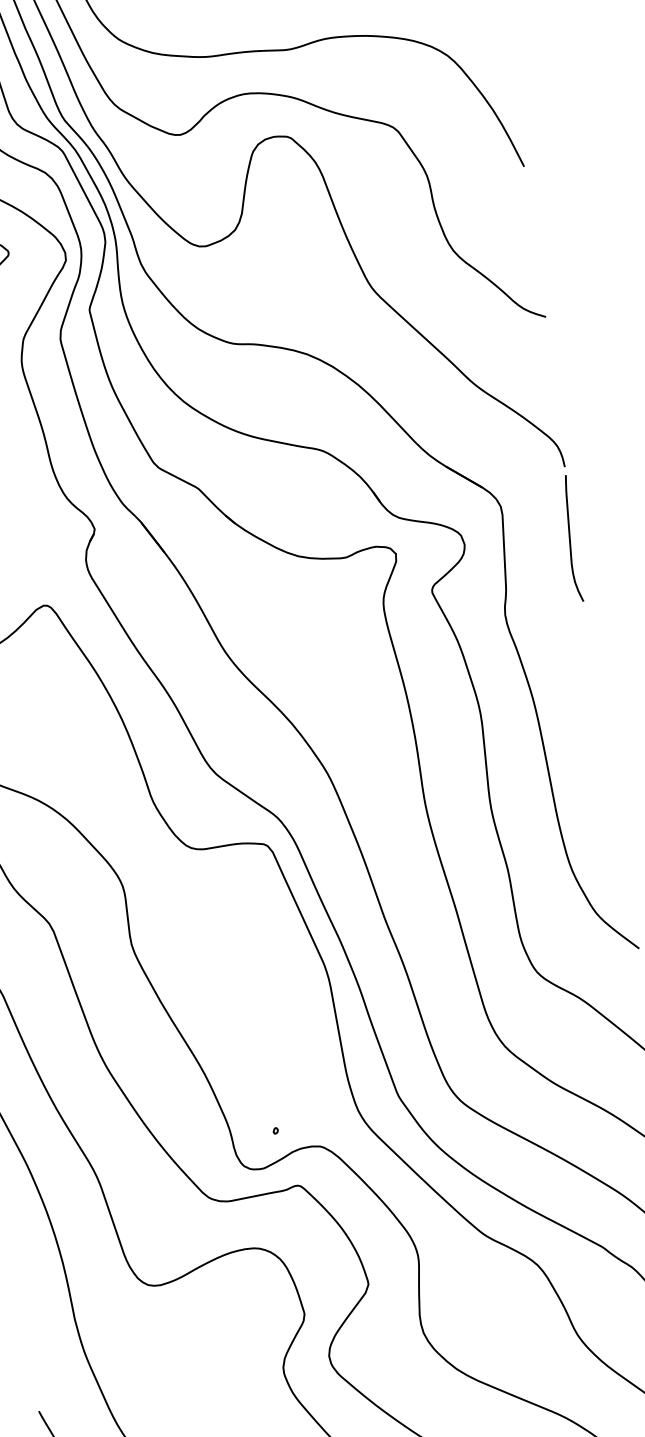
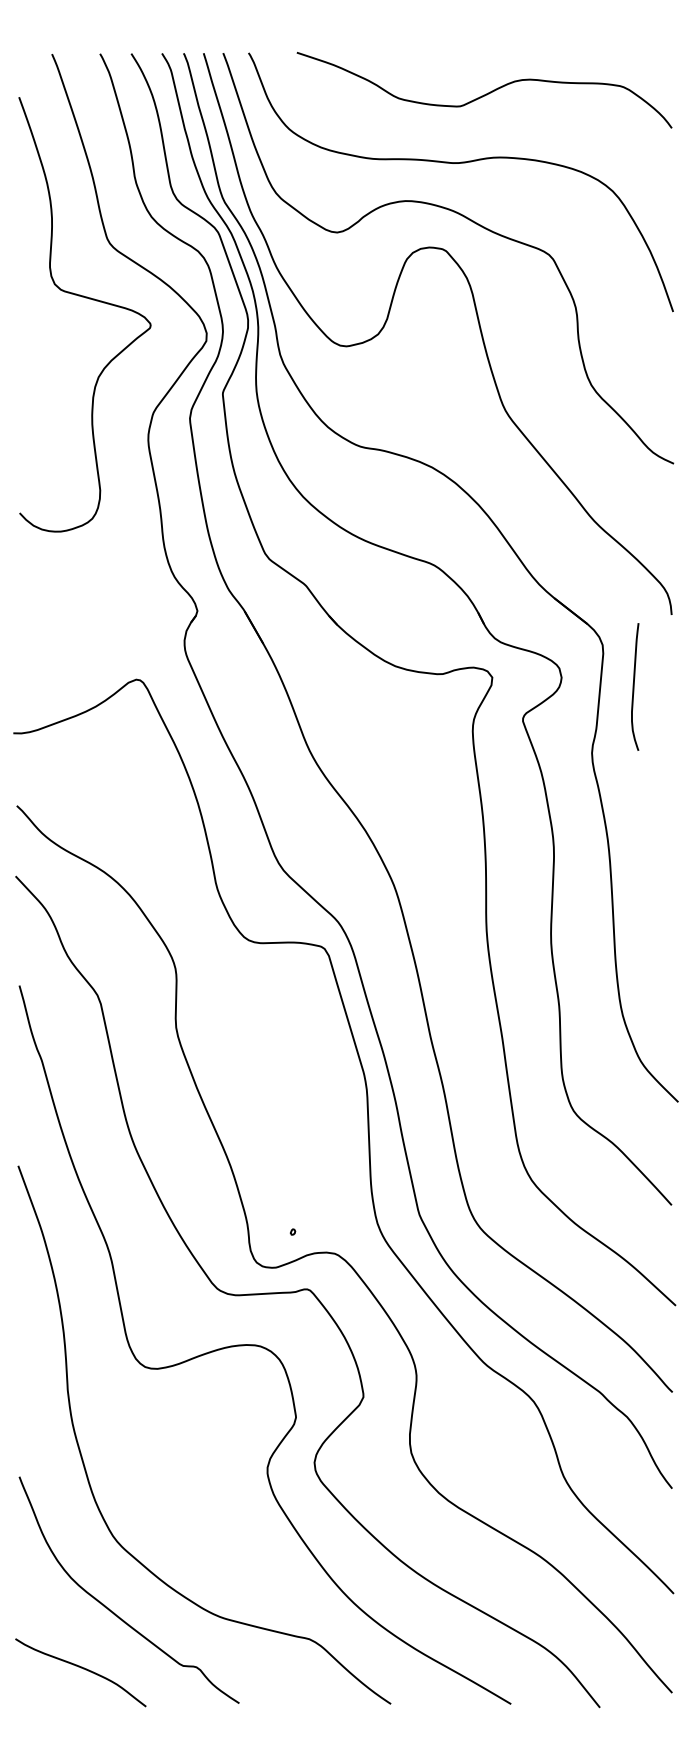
curve: (570, 538) -> (634, 686), moved

